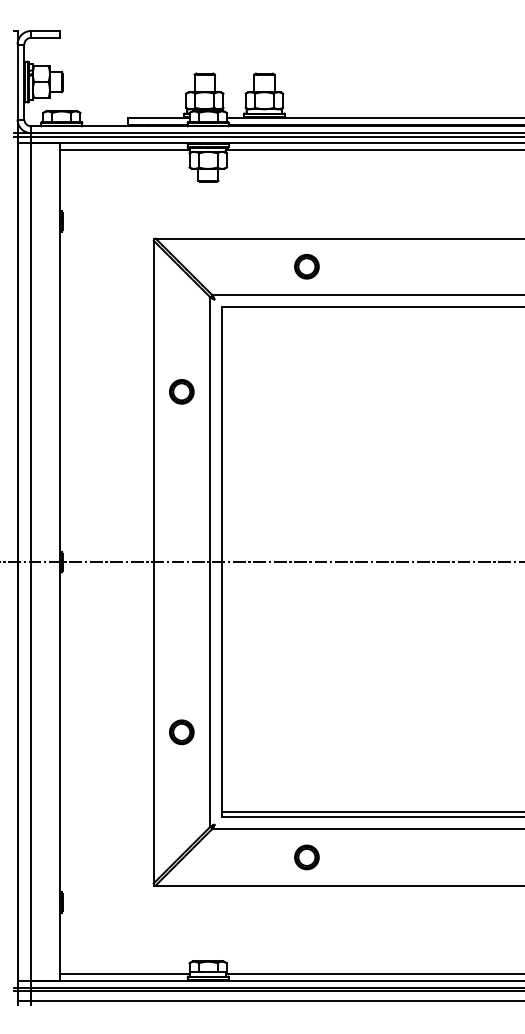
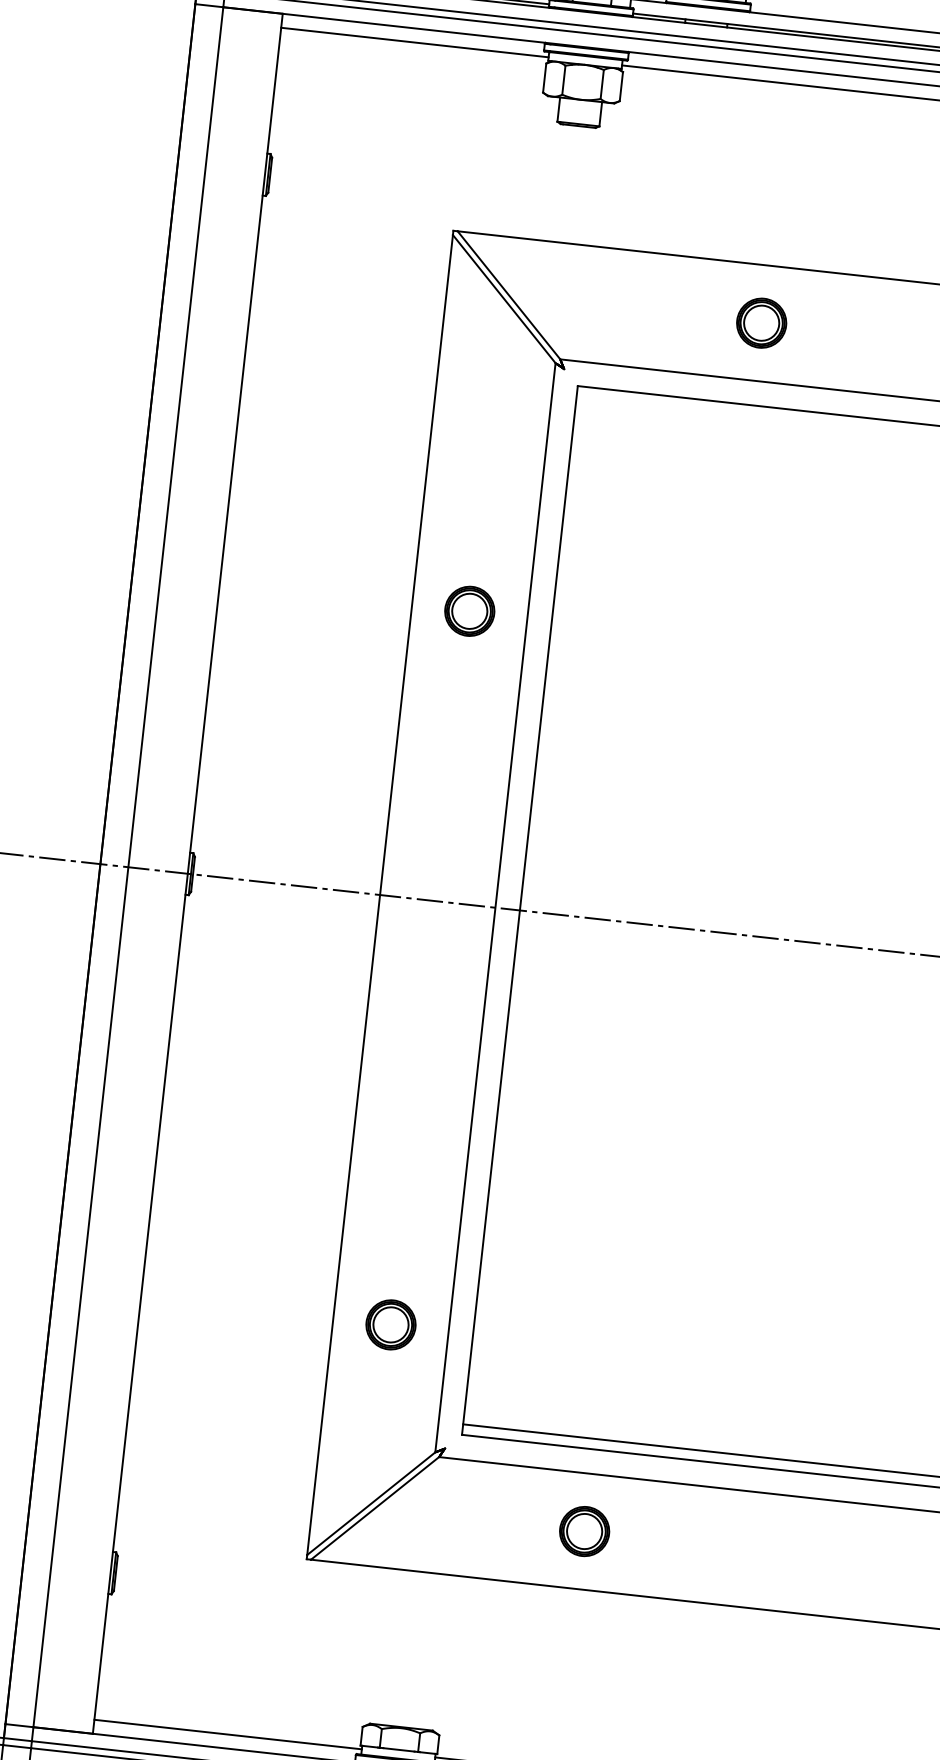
part: (181, 391) -> (469, 610), moved
part: (181, 732) -> (390, 1325), moved
part: (306, 857) -> (583, 1531), moved

